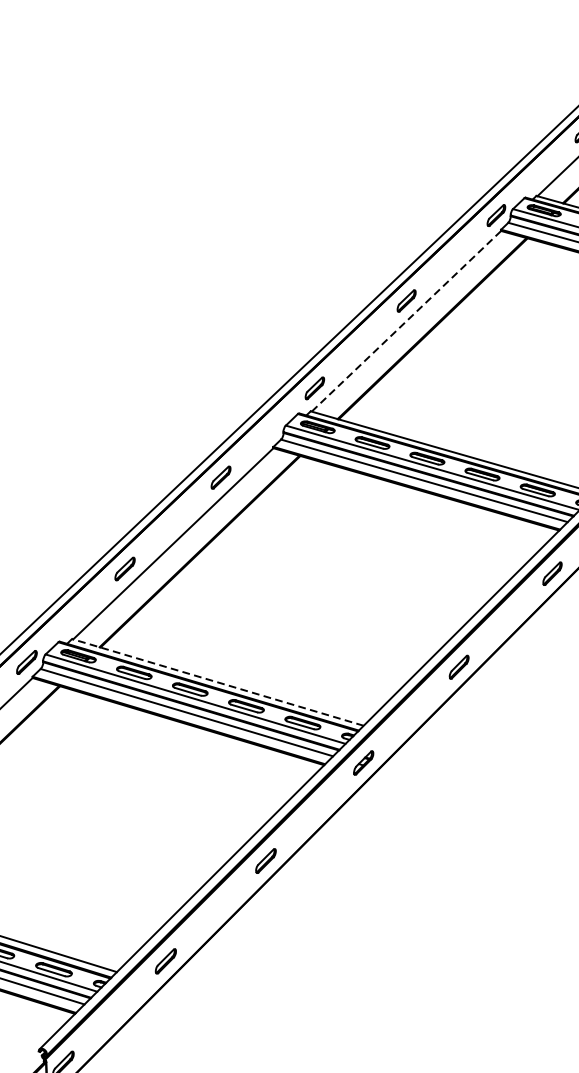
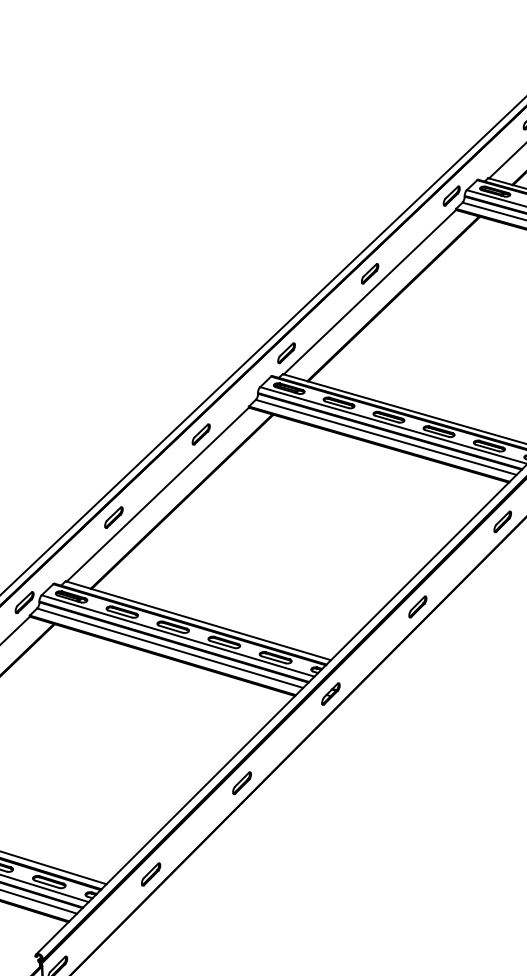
line: (406, 321) -> (369, 292), dashed -> solid
line: (216, 682) -> (197, 620), dashed -> solid

